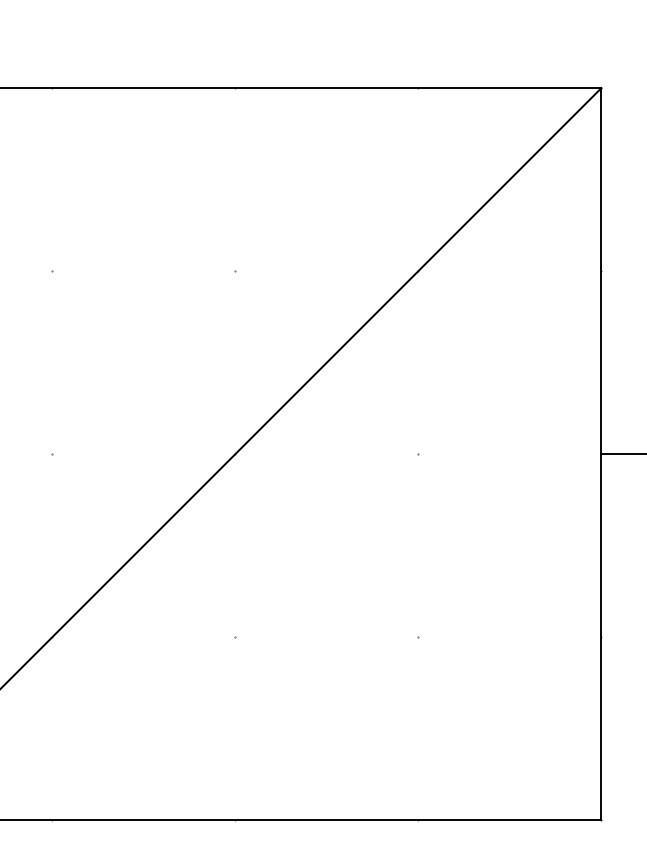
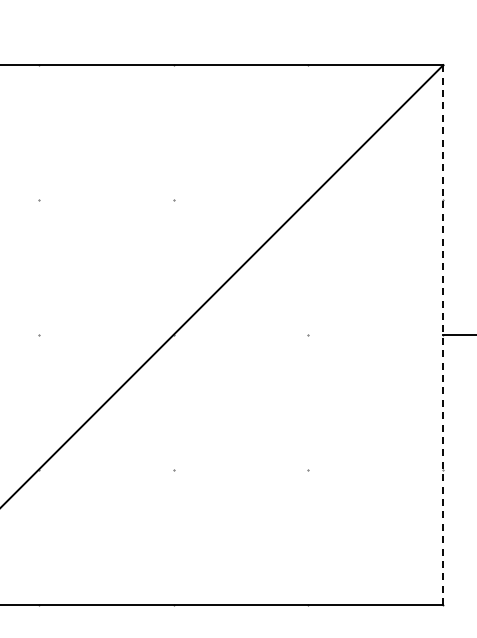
line: (601, 454) -> (443, 335), solid -> dashed

